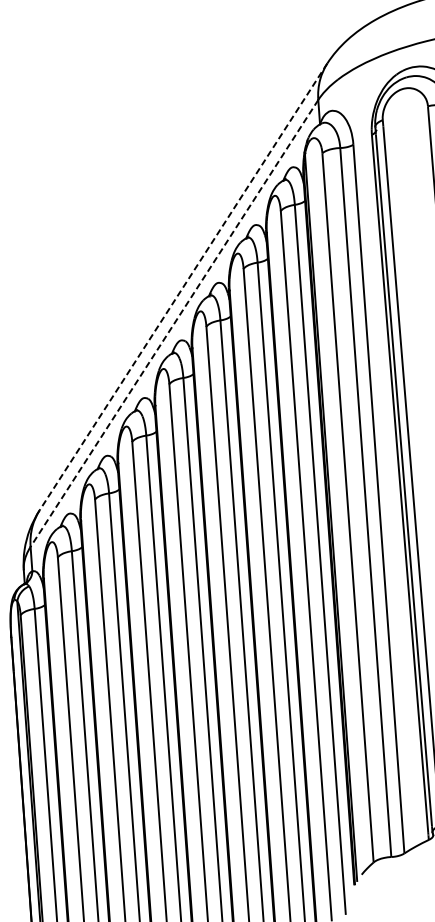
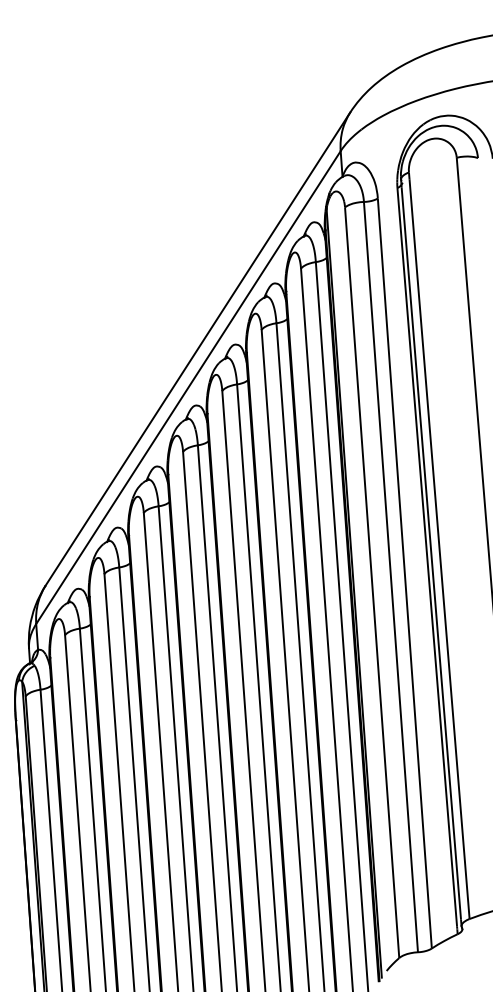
line: (182, 287) -> (197, 349), dashed -> solid
line: (174, 324) -> (188, 388), dashed -> solid

